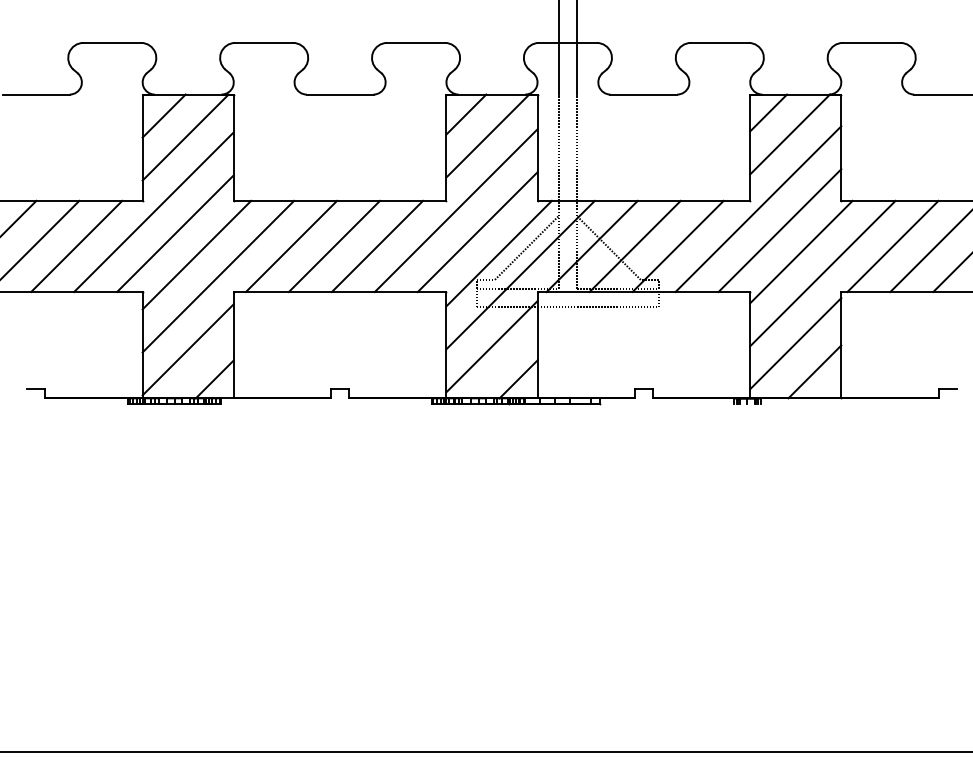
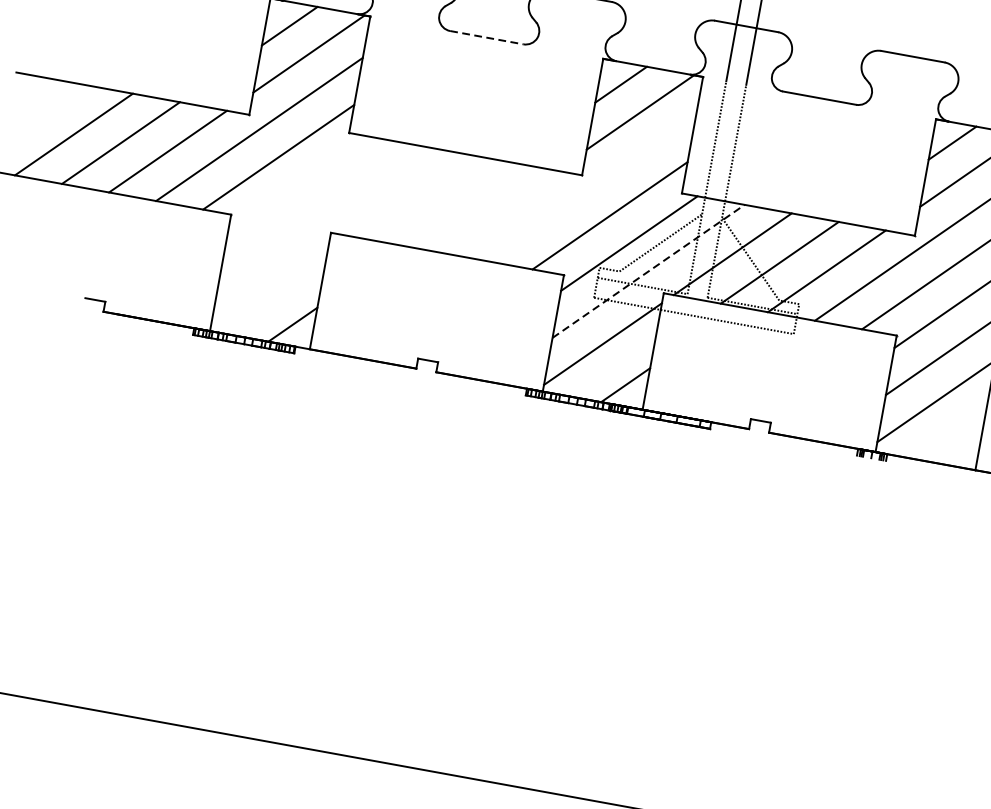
line: (340, 94) -> (487, 37), solid -> dashed
line: (455, 210) -> (590, 187), removed
line: (291, 246) -> (403, 194), removed
line: (334, 246) -> (450, 203), removed
line: (377, 246) -> (497, 211), removed
line: (196, 254) -> (297, 184), removed
line: (520, 275) -> (648, 271), solid -> dashed
line: (218, 276) -> (317, 212), removed
line: (187, 349) -> (268, 286), removed
line: (814, 371) -> (951, 435), removed

